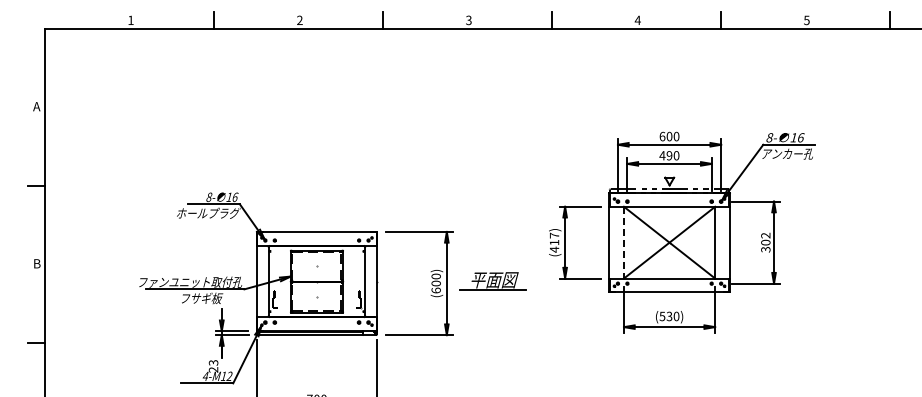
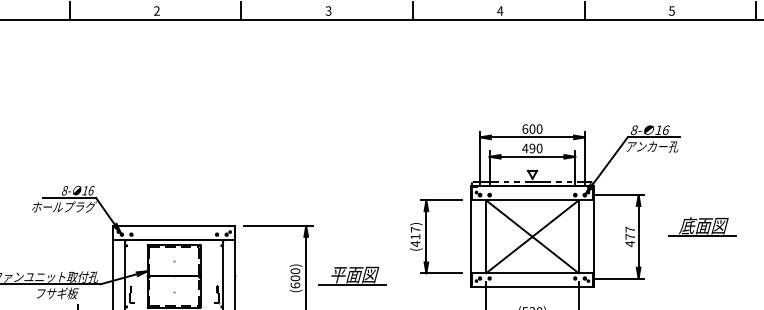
part: (836, 232) -> (702, 226), added
line: (623, 242) -> (485, 236), dashed -> solid
text: (765, 242) -> (629, 236), 302 -> 477

